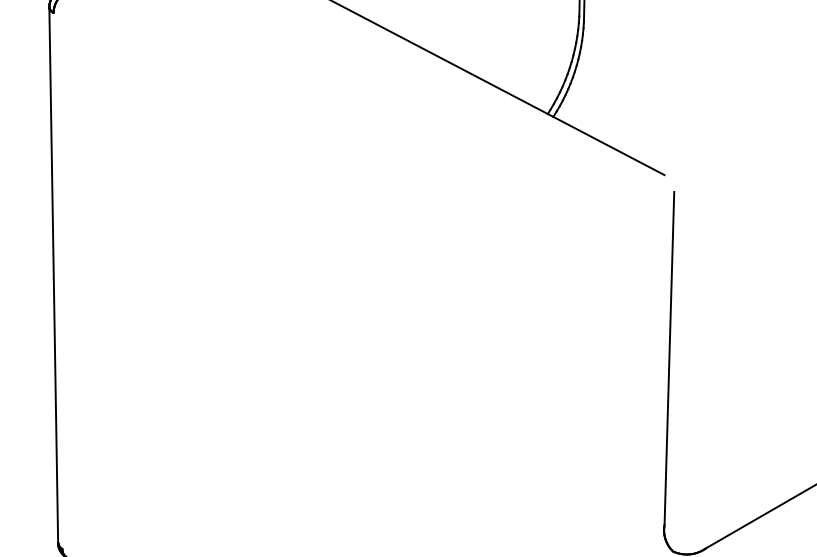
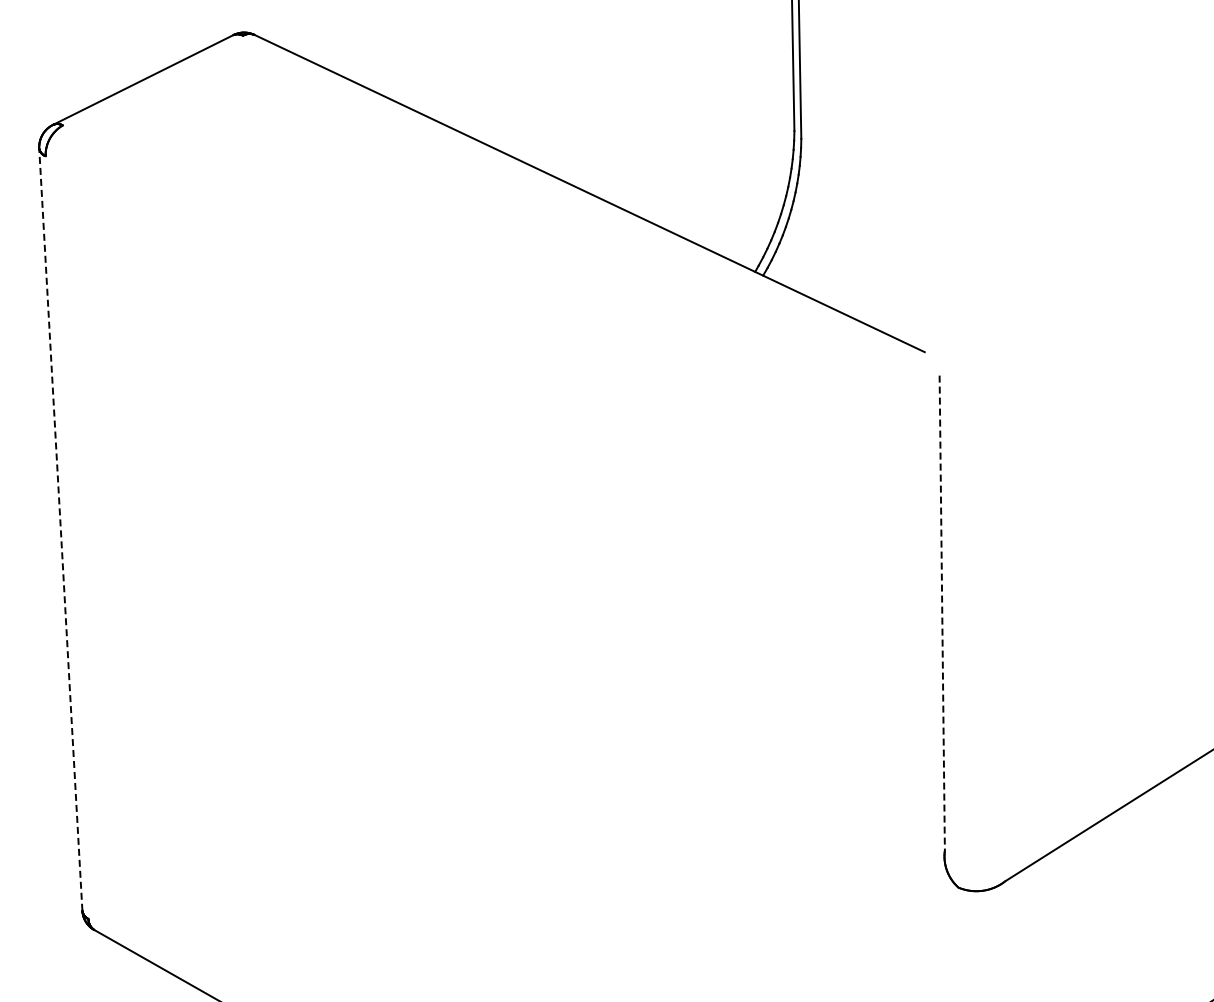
line: (53, 275) -> (60, 529), solid -> dashed
line: (669, 358) -> (942, 613), solid -> dashed

